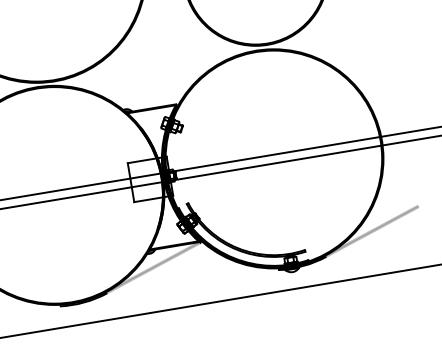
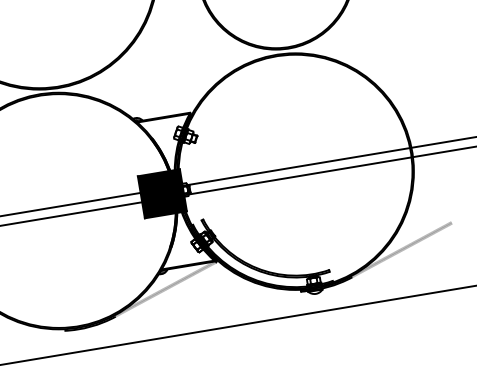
fill: (150, 179) -> (162, 193), added

